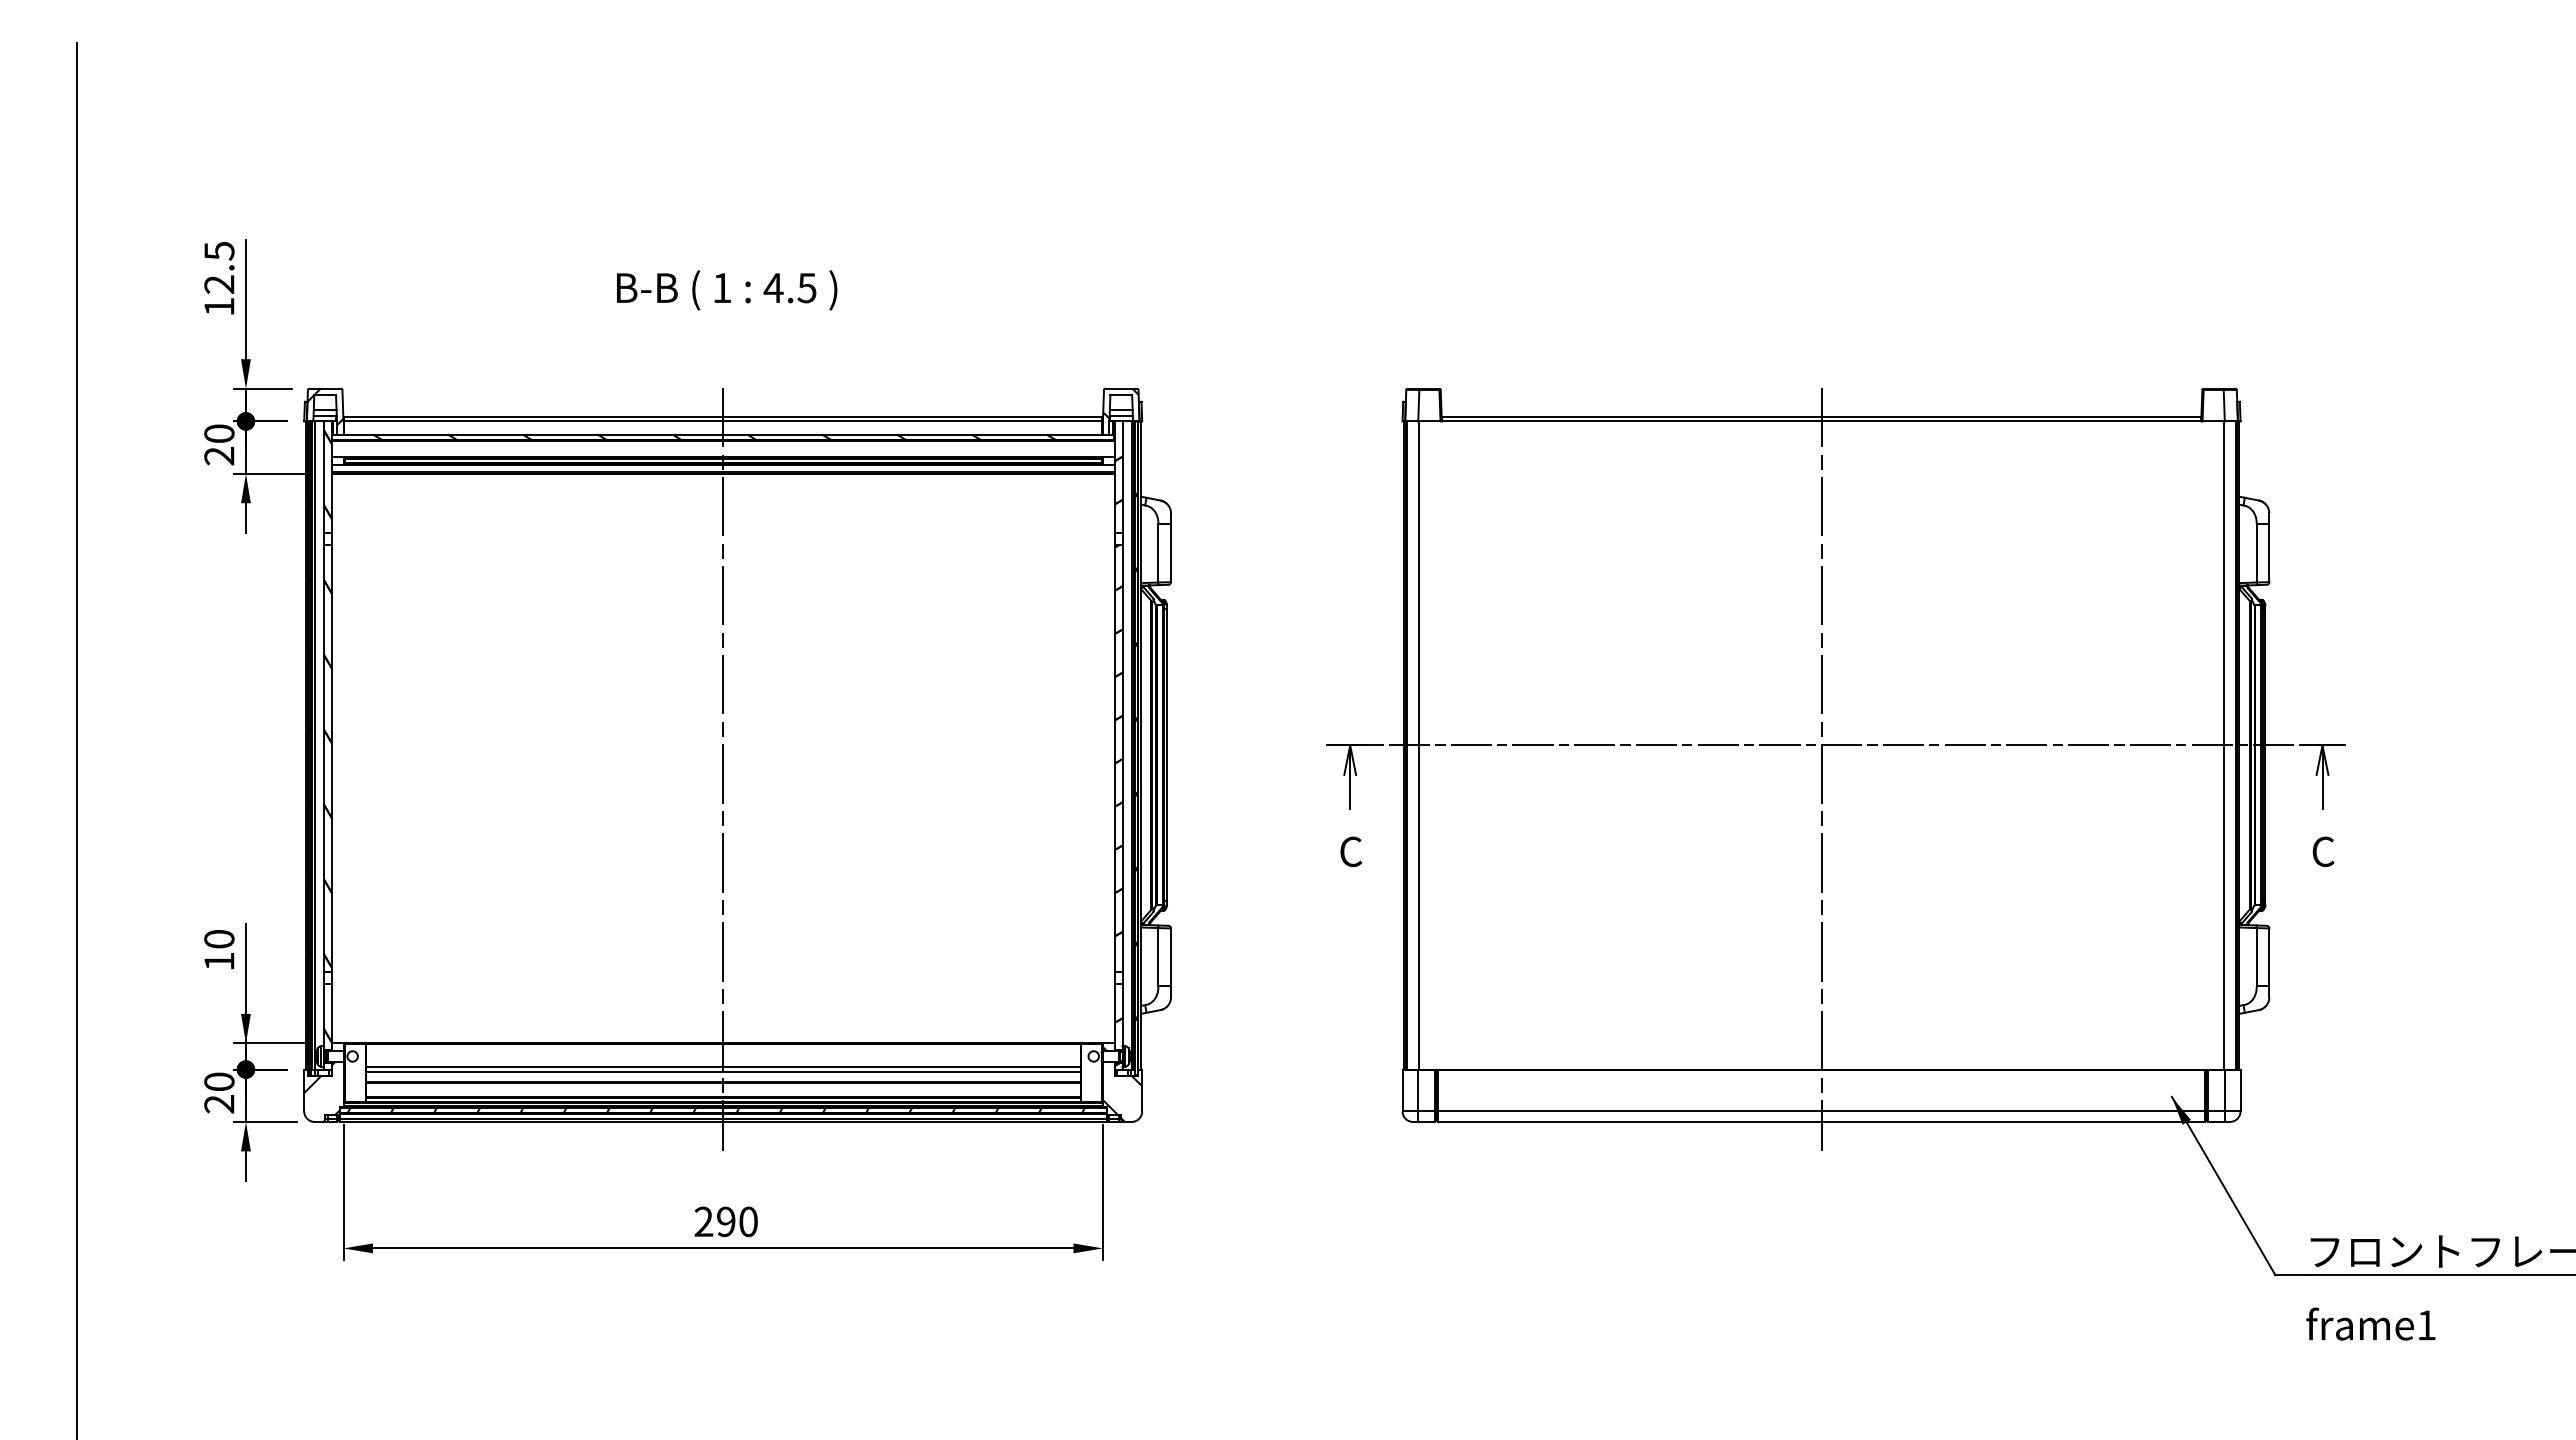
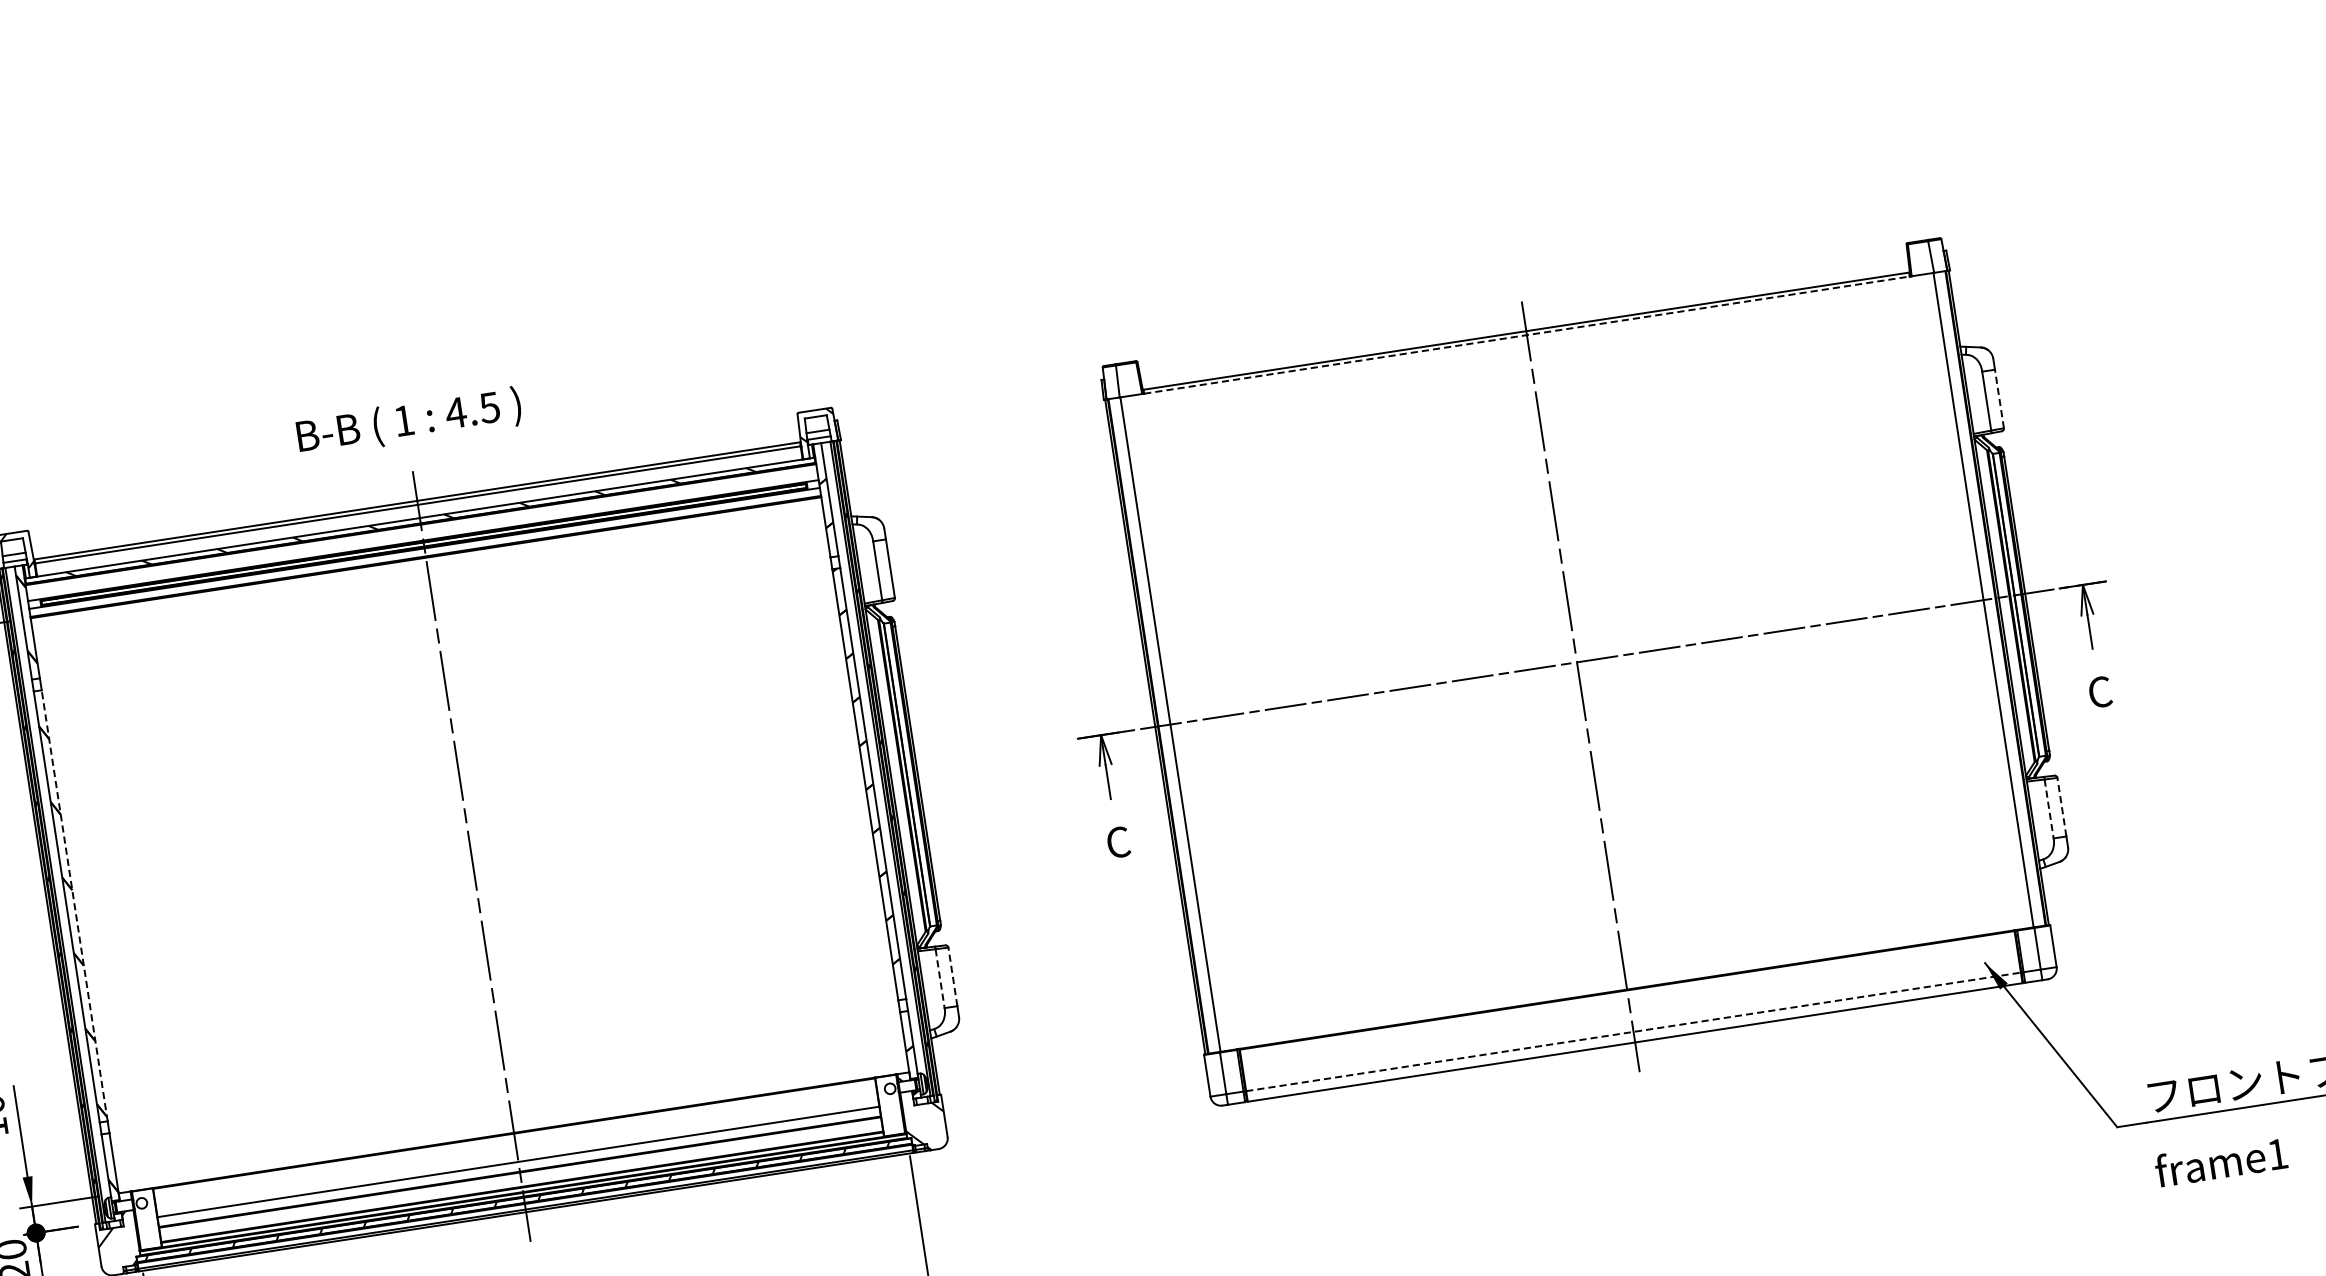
text: (727, 290) -> (409, 422), moved
line: (1822, 421) -> (1527, 335), solid -> dashed
line: (2269, 553) -> (1999, 399), solid -> dashed
line: (331, 758) -> (74, 905), solid -> dashed
line: (1158, 957) -> (940, 978), solid -> dashed
line: (1171, 957) -> (953, 976), solid -> dashed
line: (2256, 957) -> (2048, 809), solid -> dashed
line: (2269, 957) -> (2062, 807), solid -> dashed
line: (722, 1066) -> (516, 1156), removed
line: (1821, 1111) -> (1633, 1031), solid -> dashed

